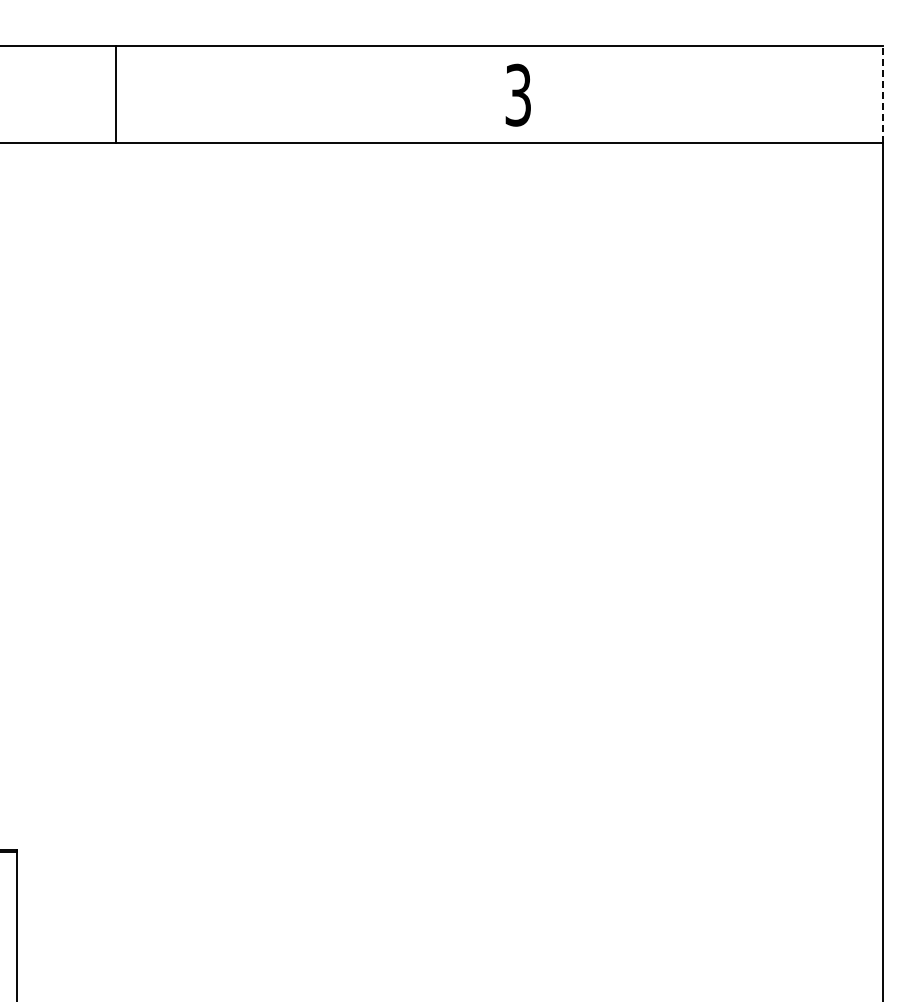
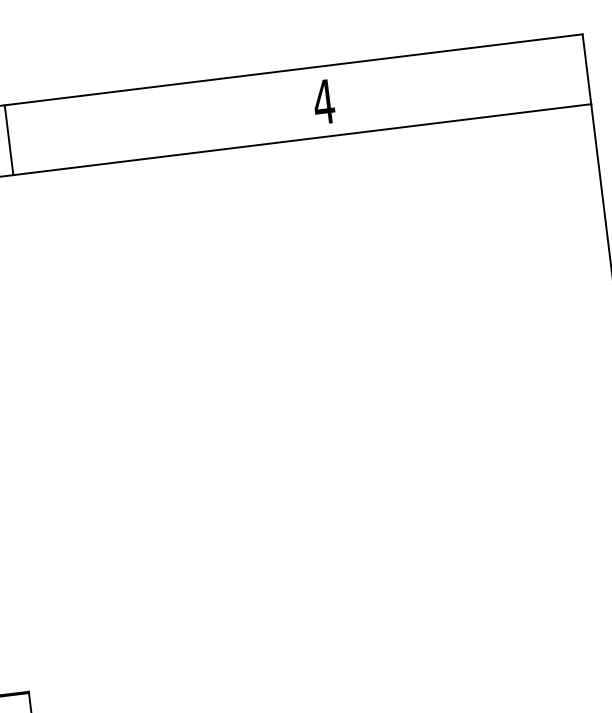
line: (116, 94) -> (9, 140), moved
text: (518, 94) -> (324, 101), 3 -> 4
line: (882, 94) -> (586, 69), dashed -> solid

